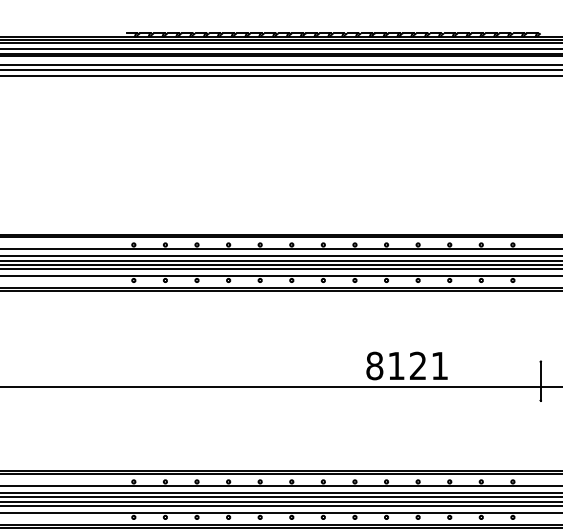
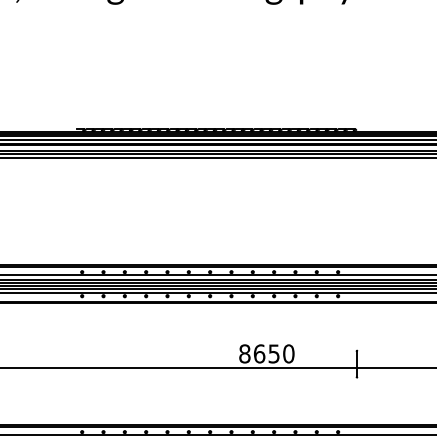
text: (417, 365) -> (273, 353), 8121 -> 8650

